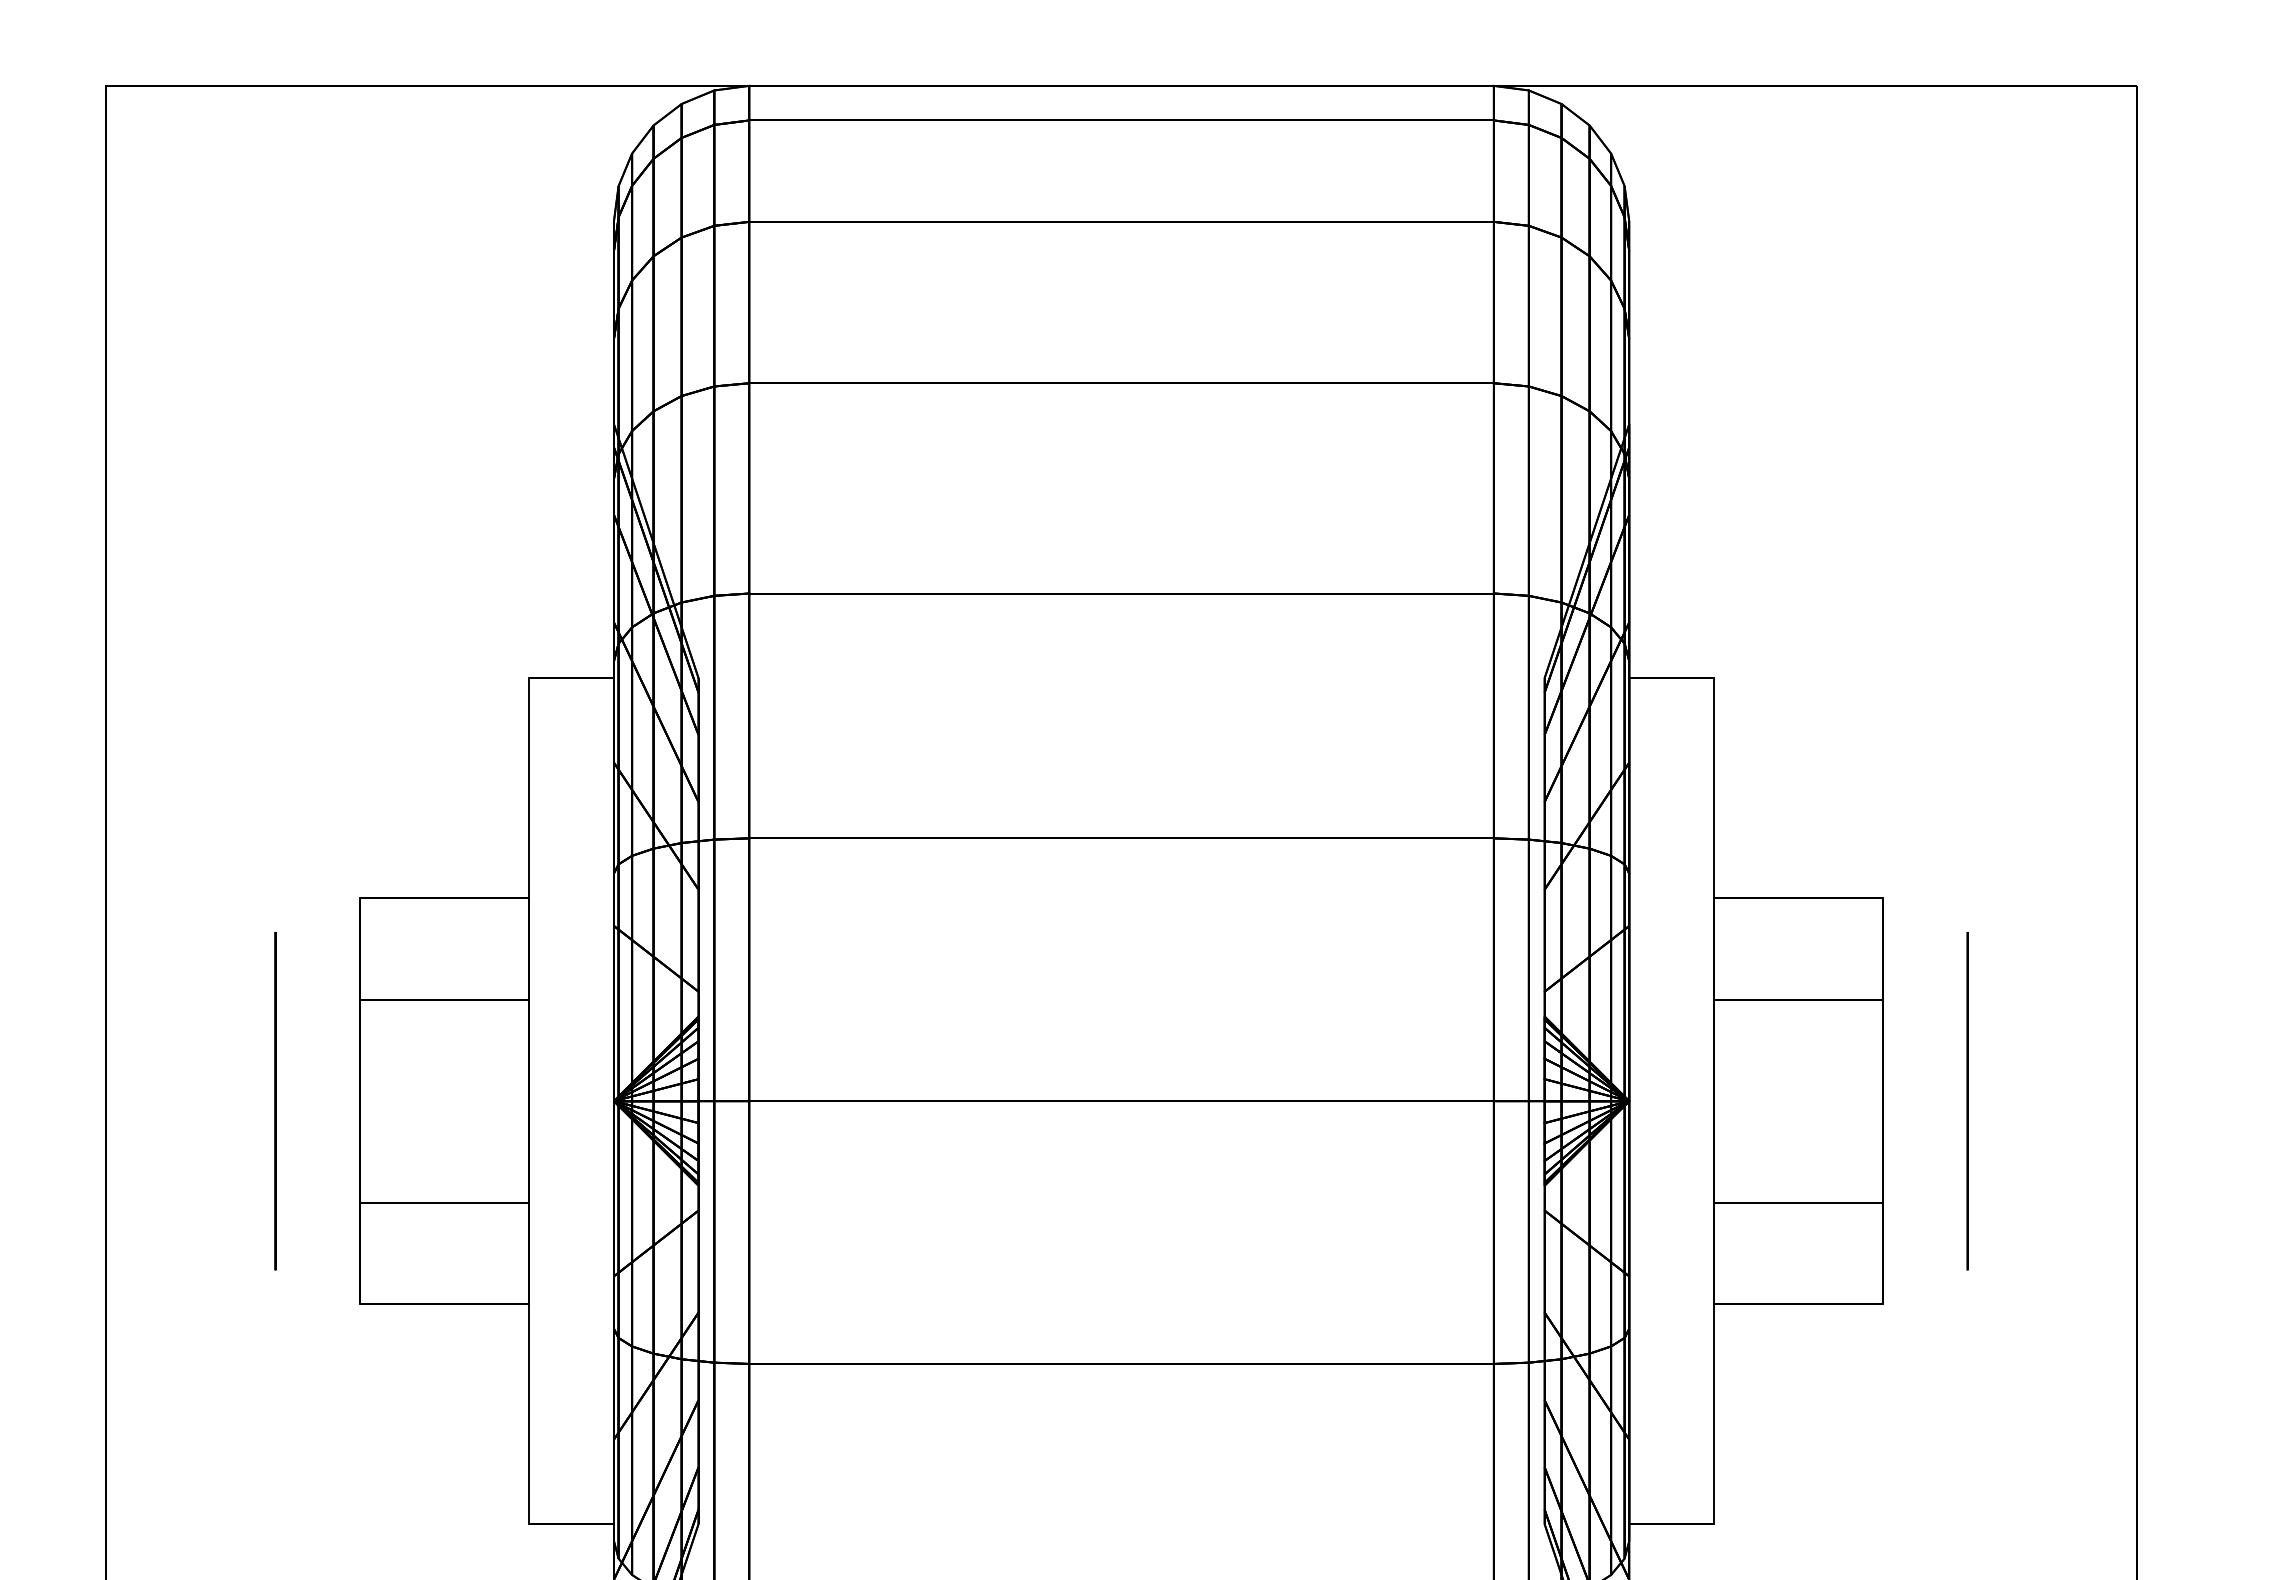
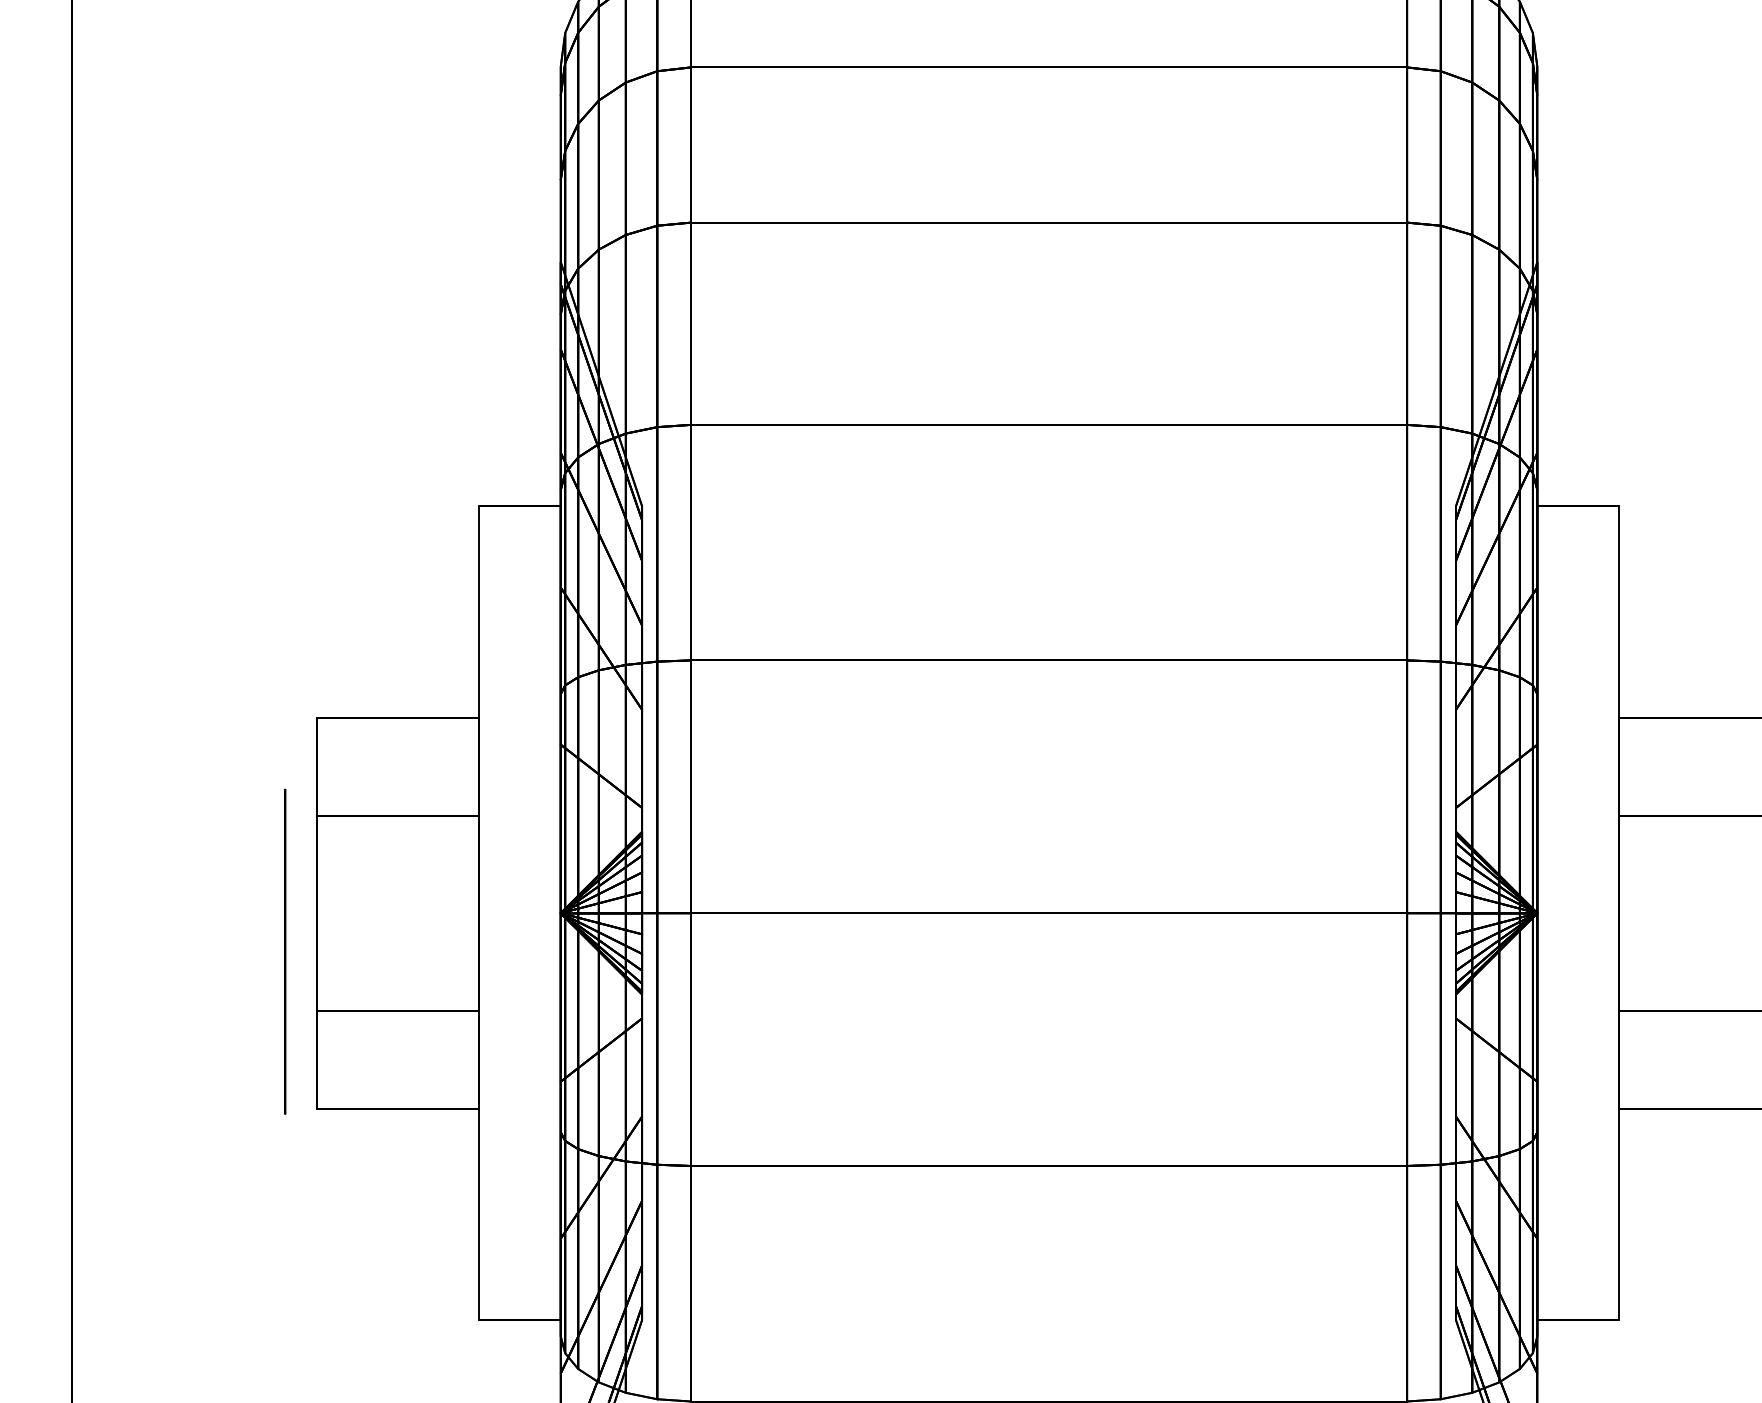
circle: (275, 1100) -> (285, 951), moved

